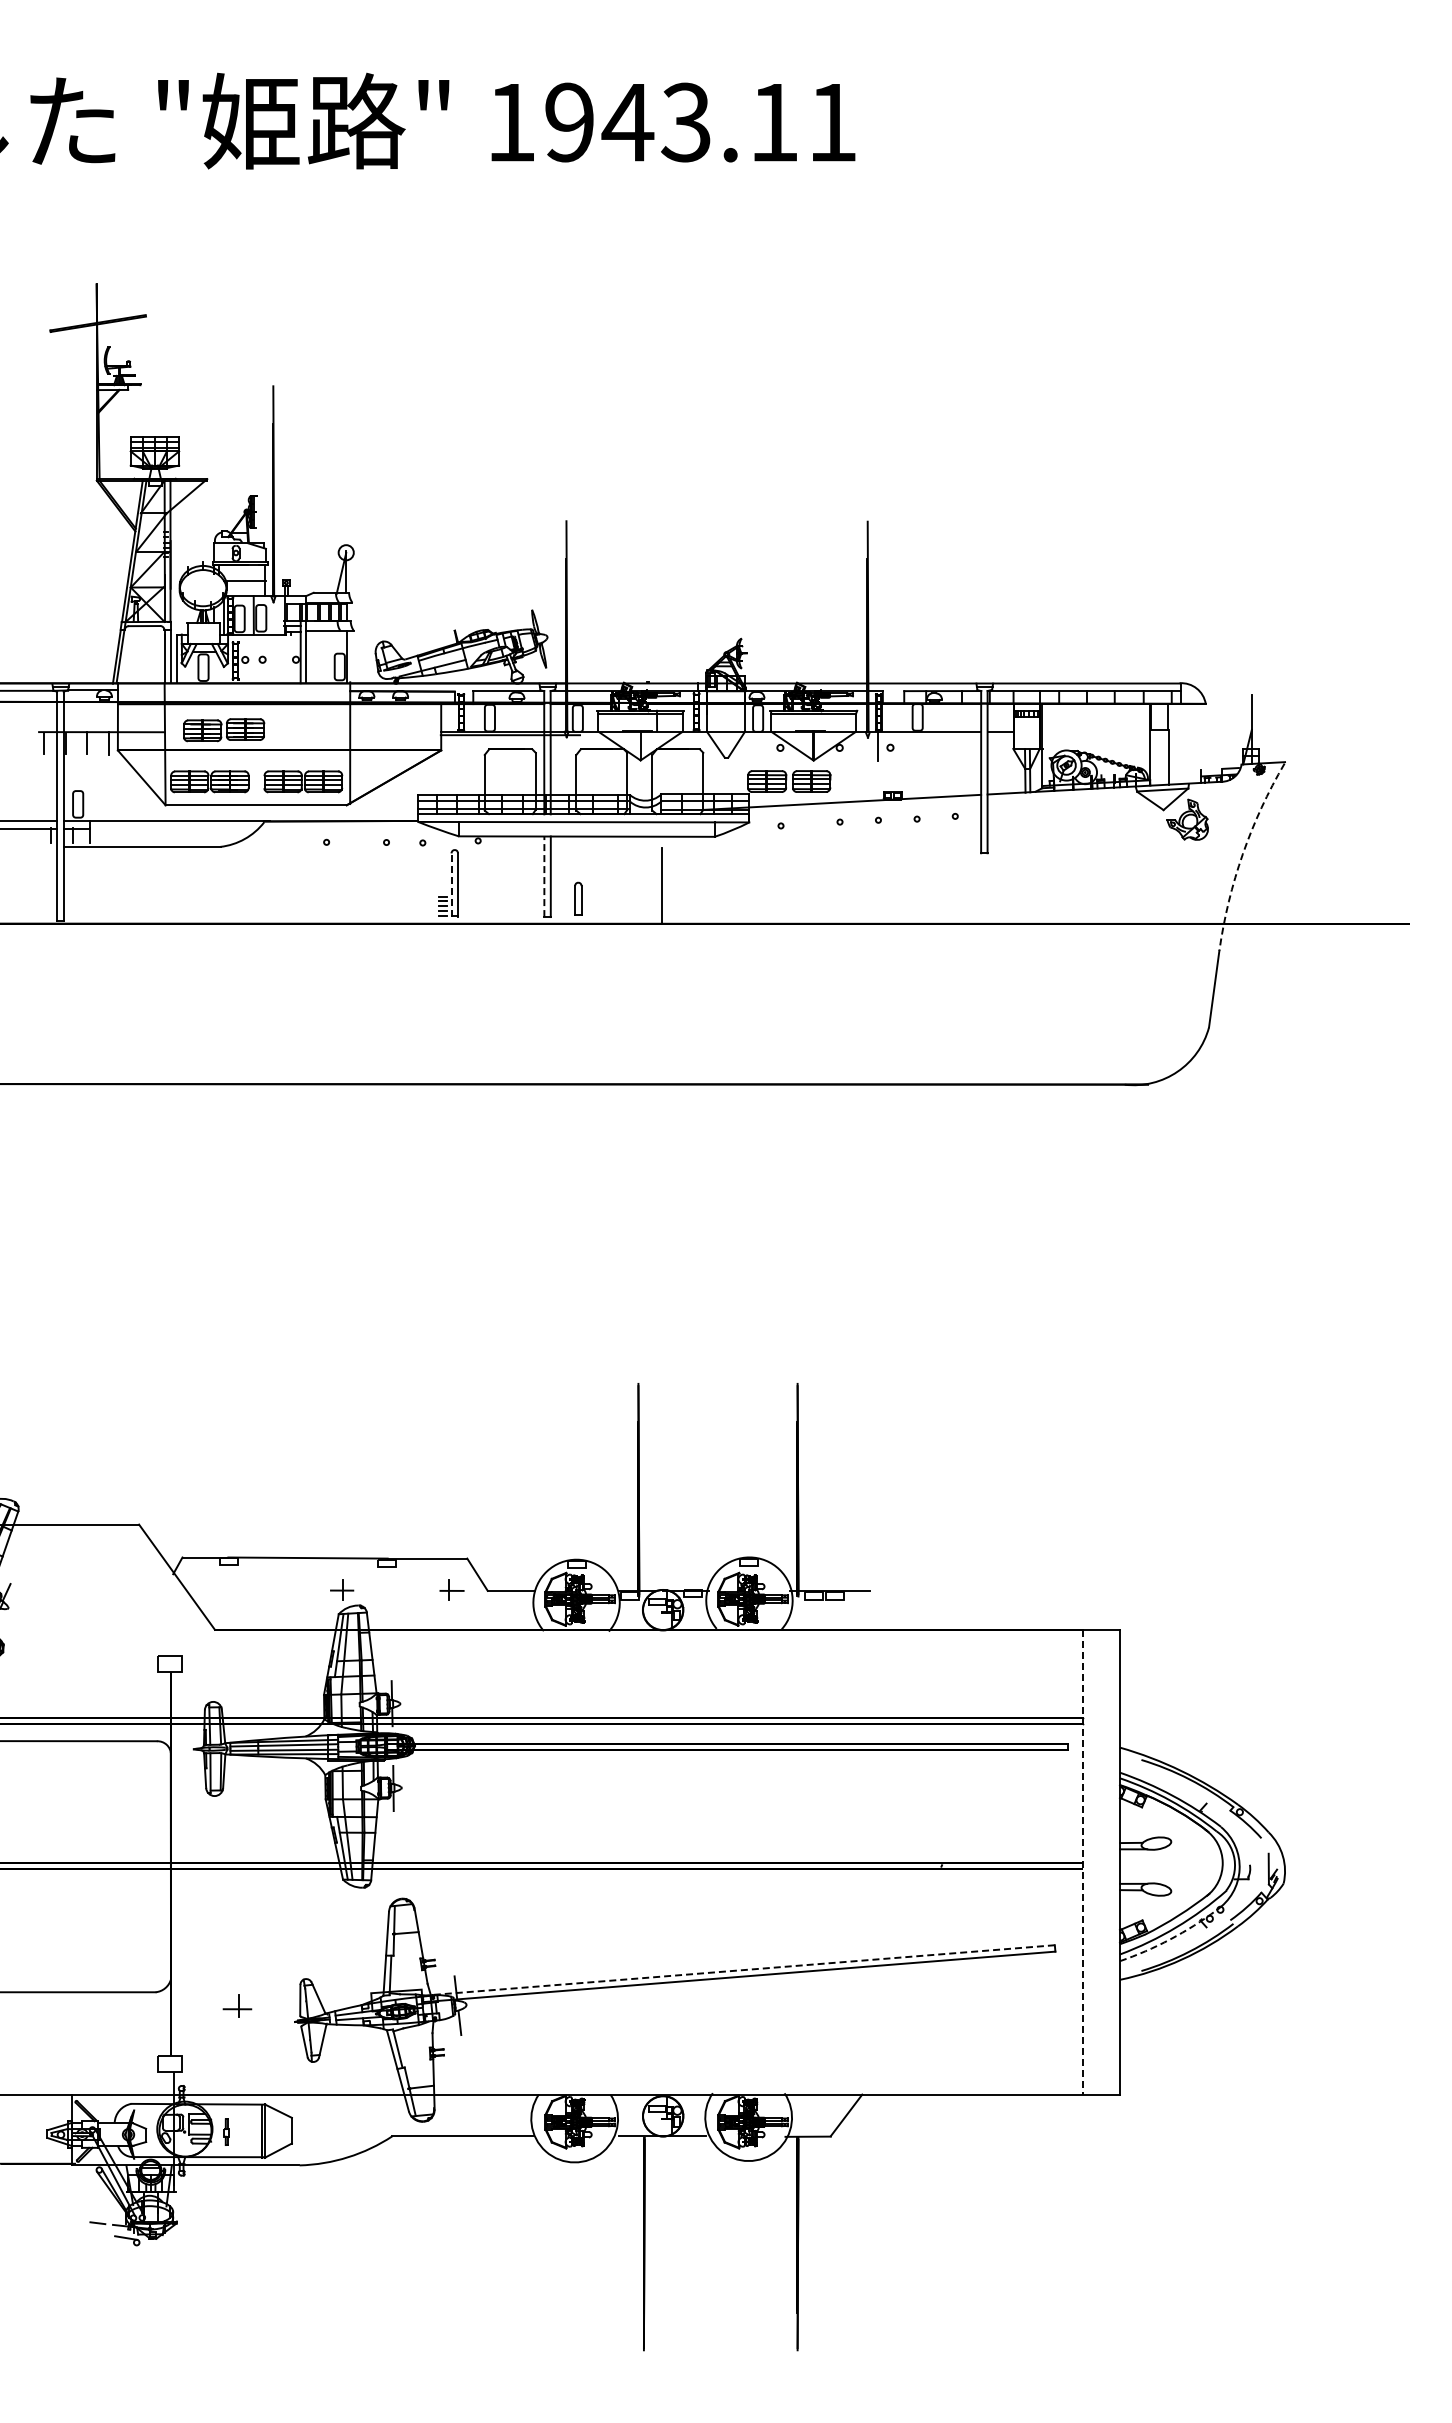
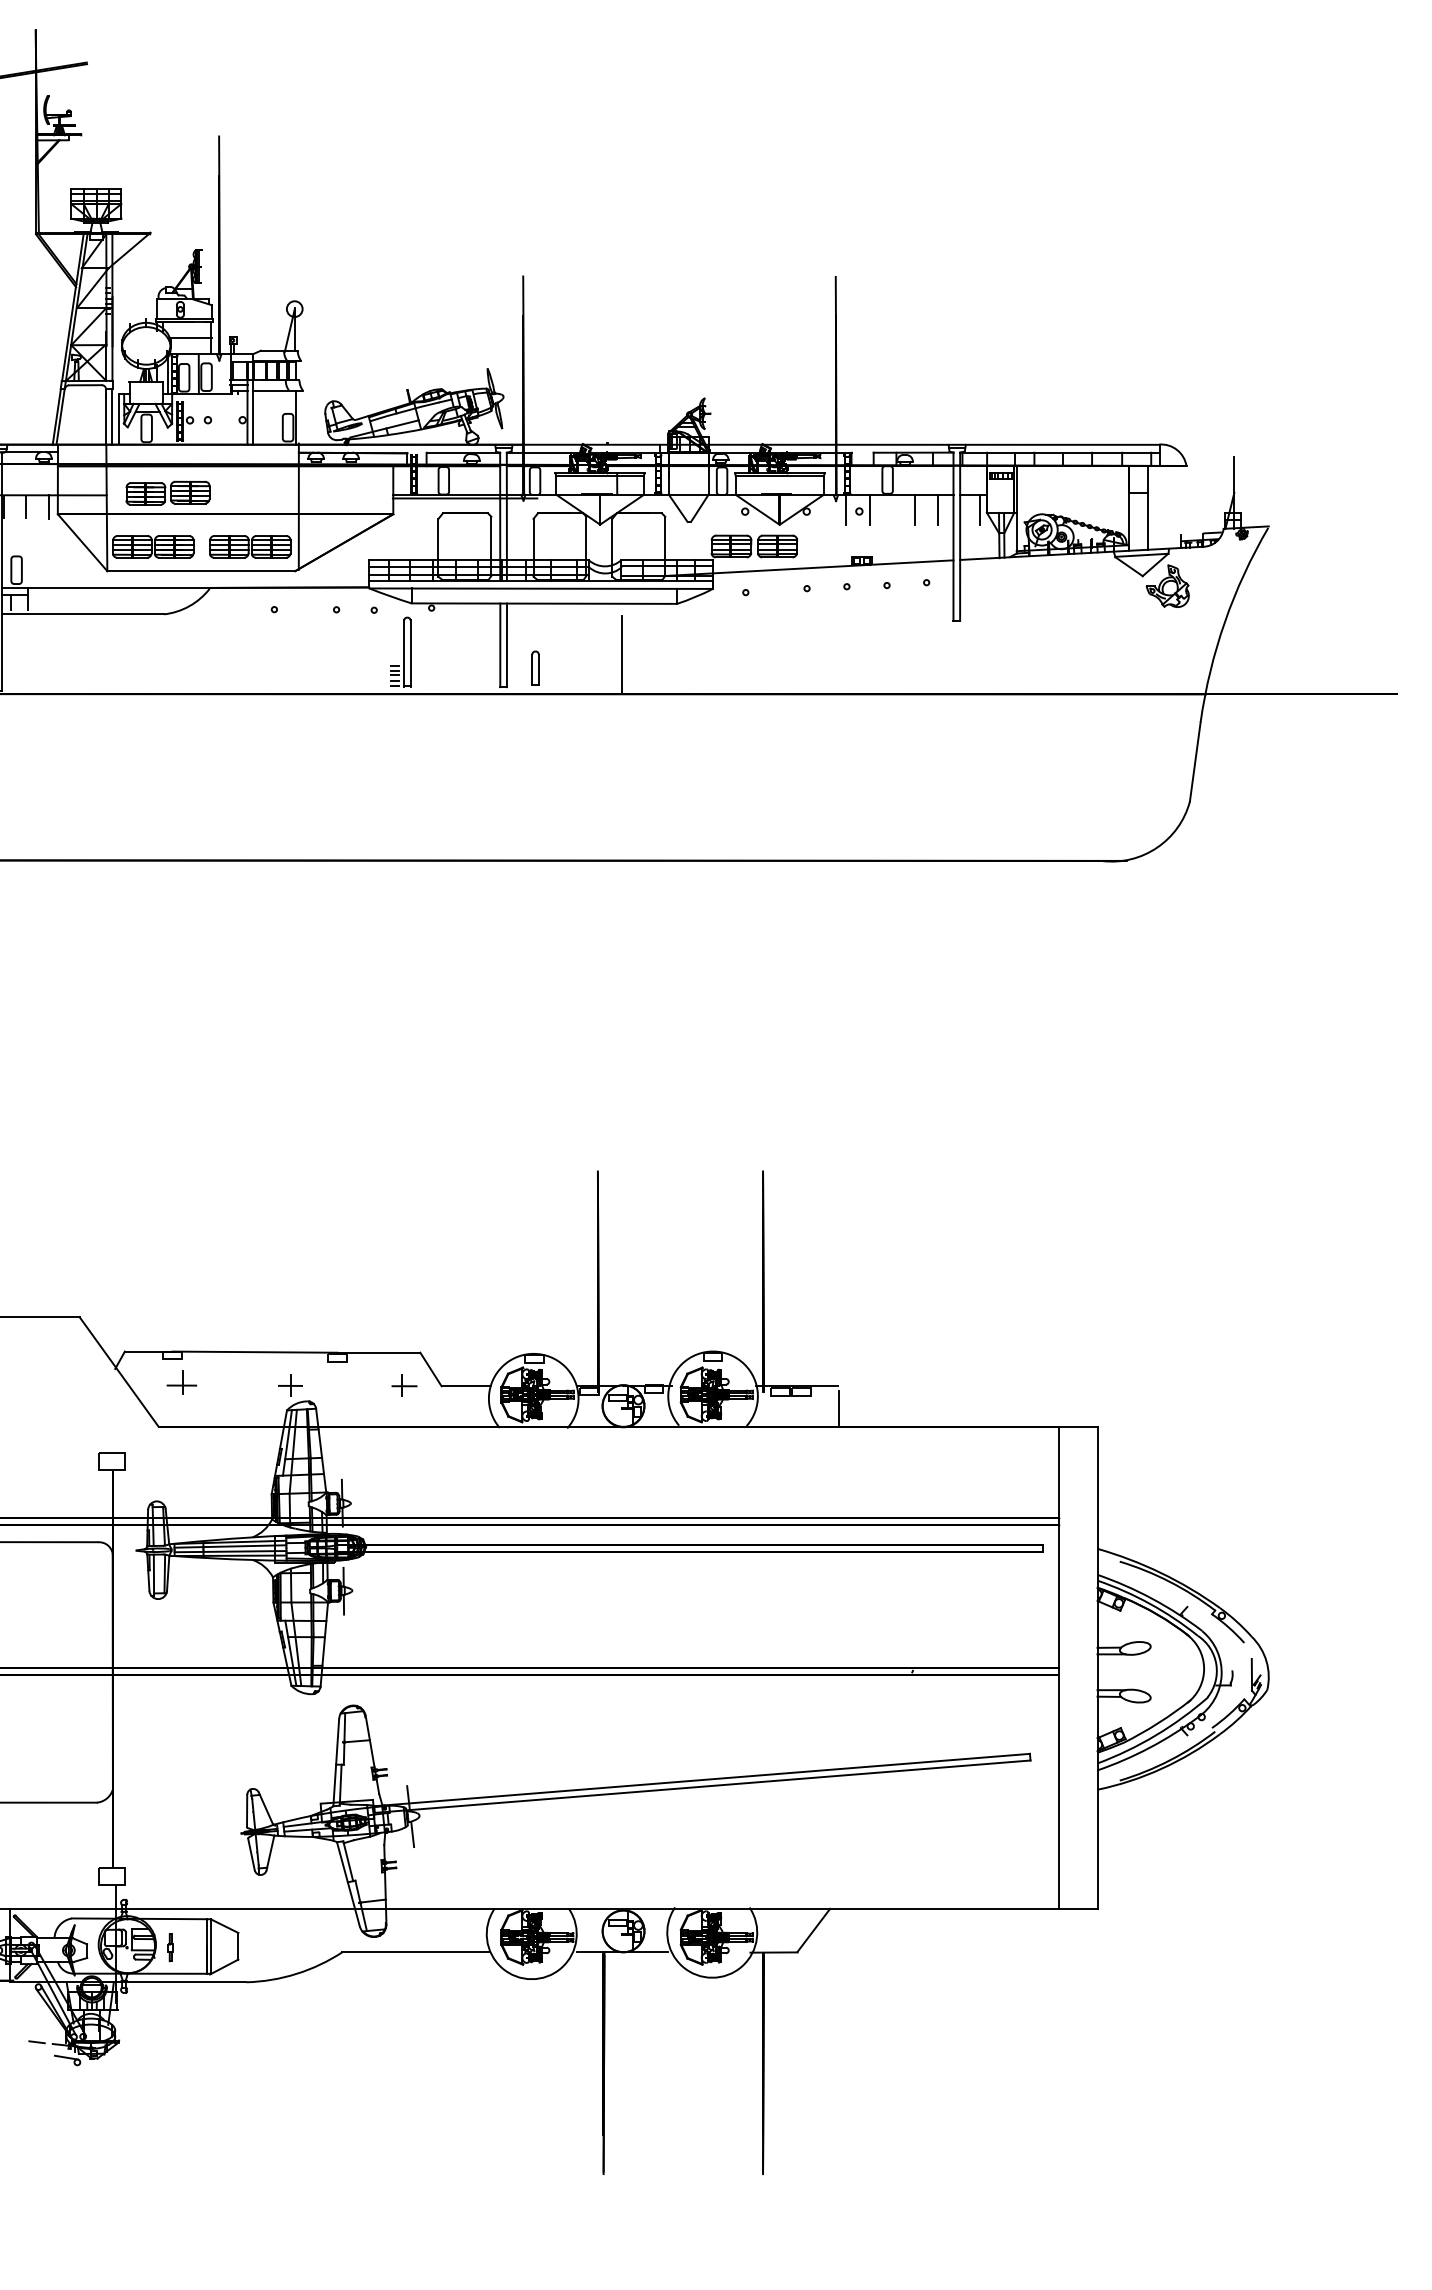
line: (900, 746) -> (869, 510), added
line: (943, 746) -> (914, 510), added
line: (965, 746) -> (937, 510), added
line: (1006, 746) -> (979, 510), added
arc: (1242, 854) -> (1224, 622), dashed -> solid
line: (544, 876) -> (500, 645), dashed -> solid
line: (451, 884) -> (403, 653), dashed -> solid
line: (870, 1611) -> (838, 1407), added
line: (1082, 1862) -> (1058, 1668), dashed -> solid
arc: (1170, 1939) -> (1149, 1747), dashed -> solid
line: (738, 1970) -> (701, 1780), dashed -> solid
part: (237, 2005) -> (181, 1381), moved

